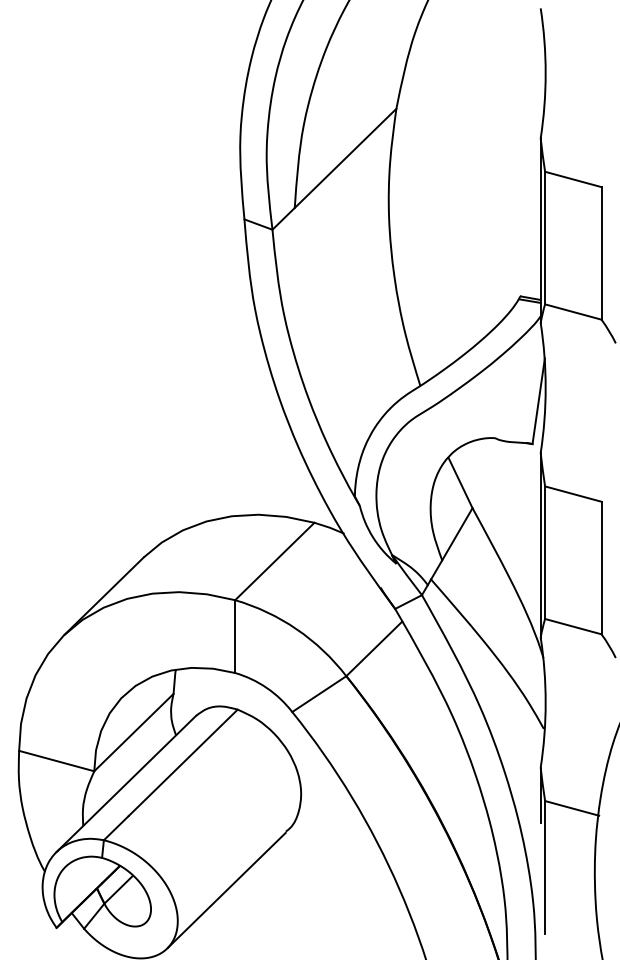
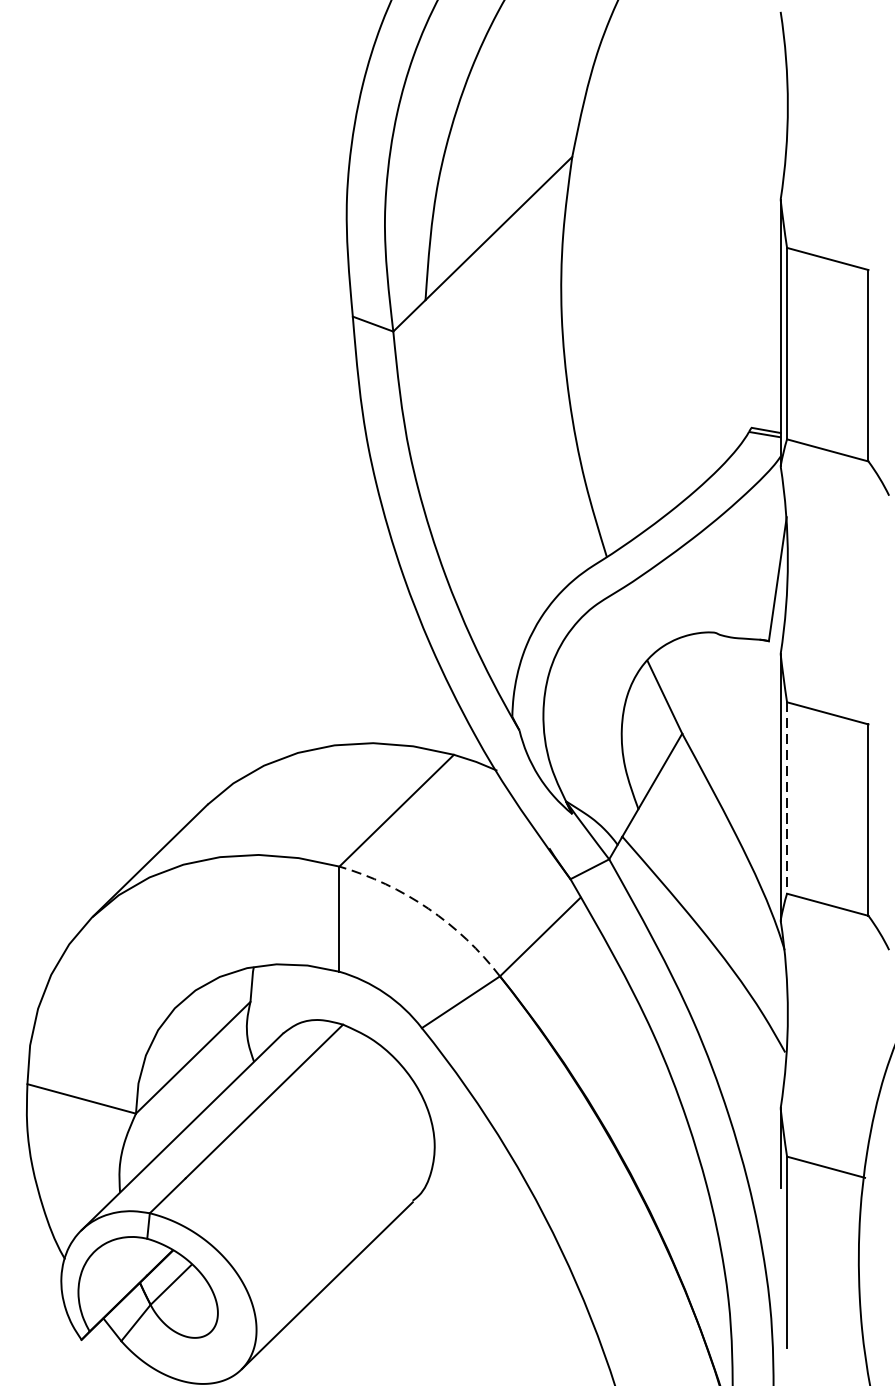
line: (545, 553) -> (787, 799), solid -> dashed
arc: (296, 629) -> (428, 908), solid -> dashed

